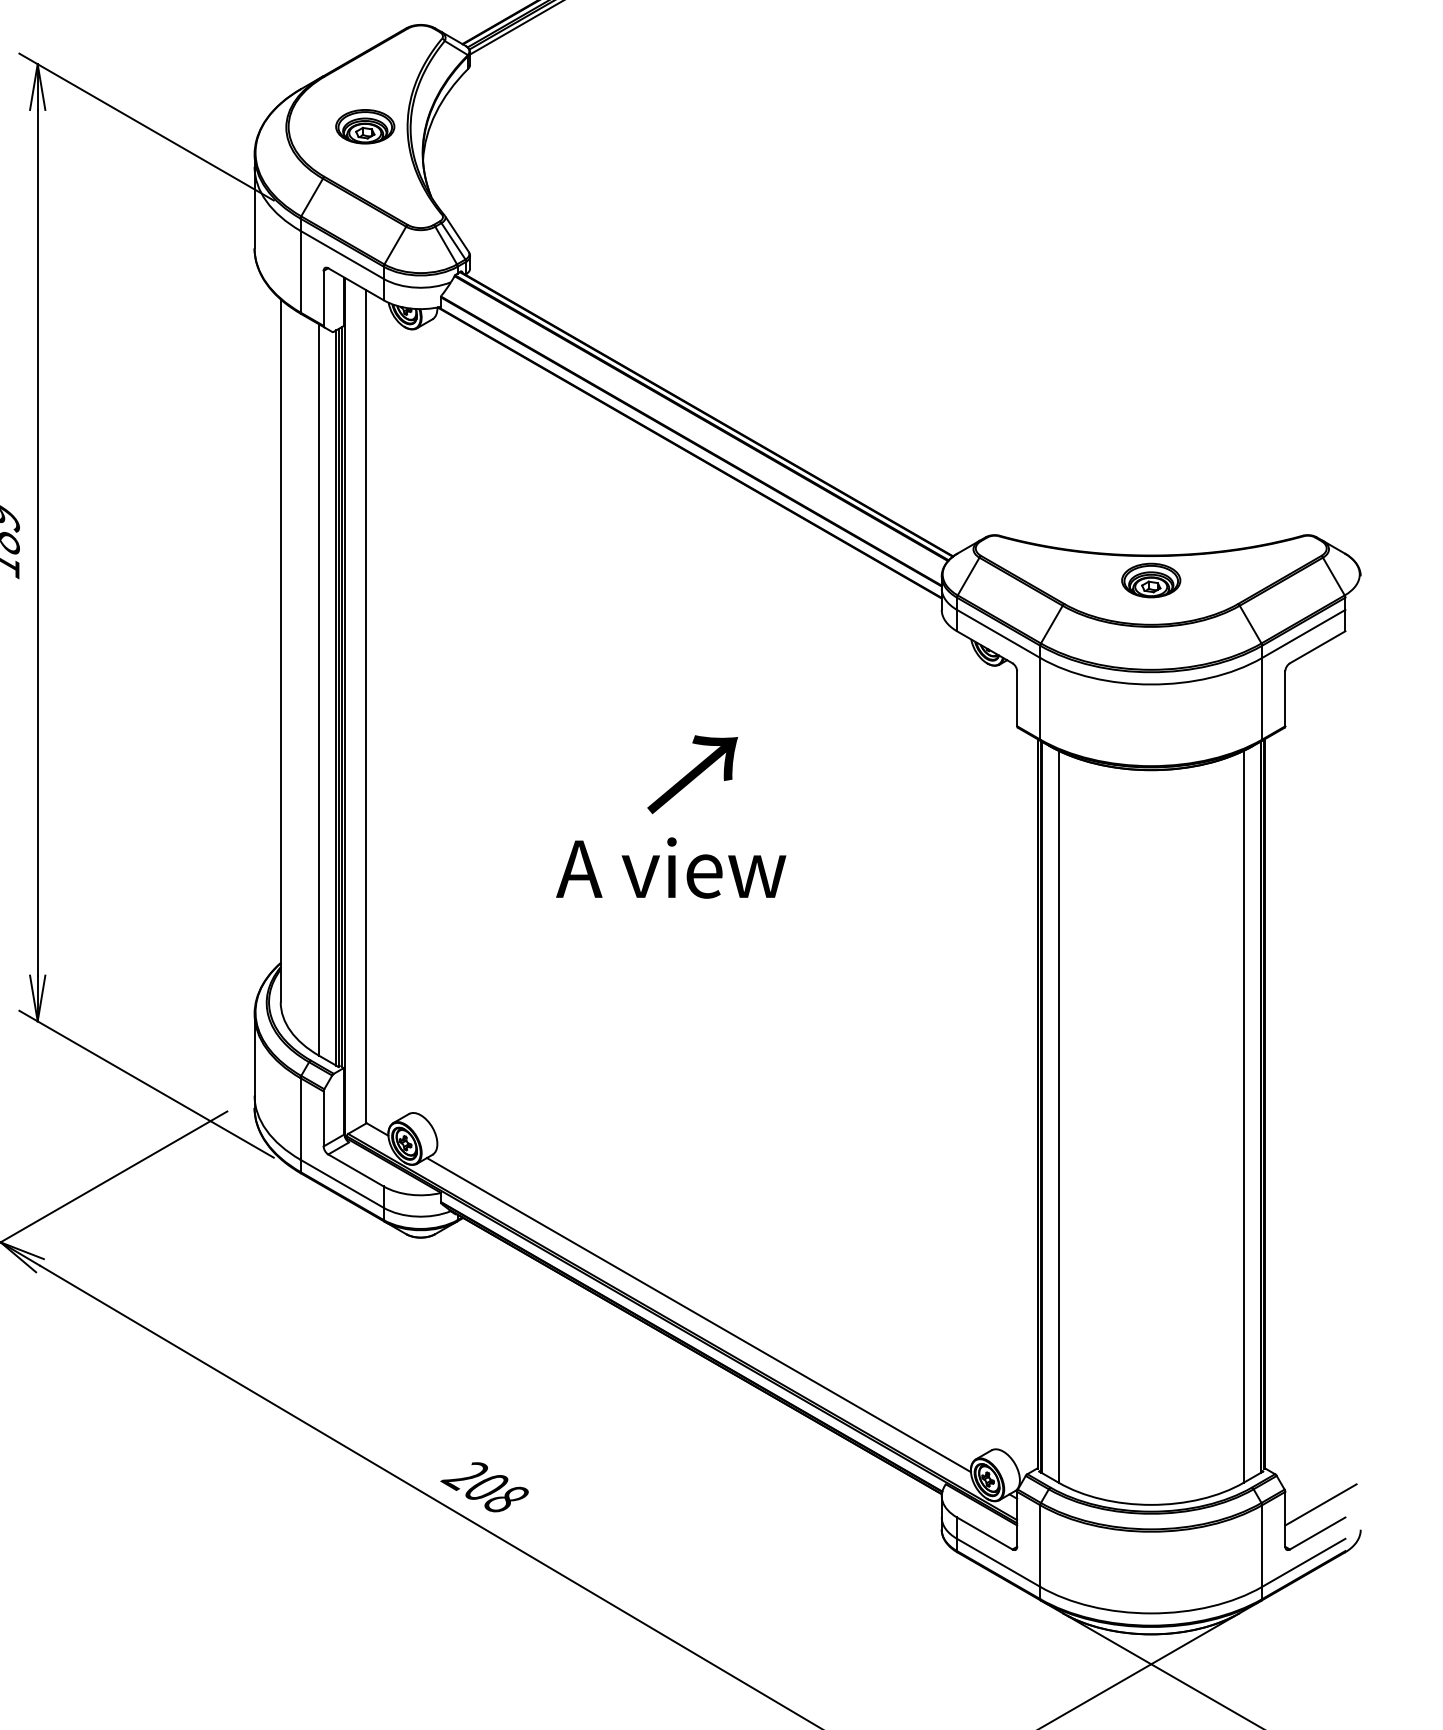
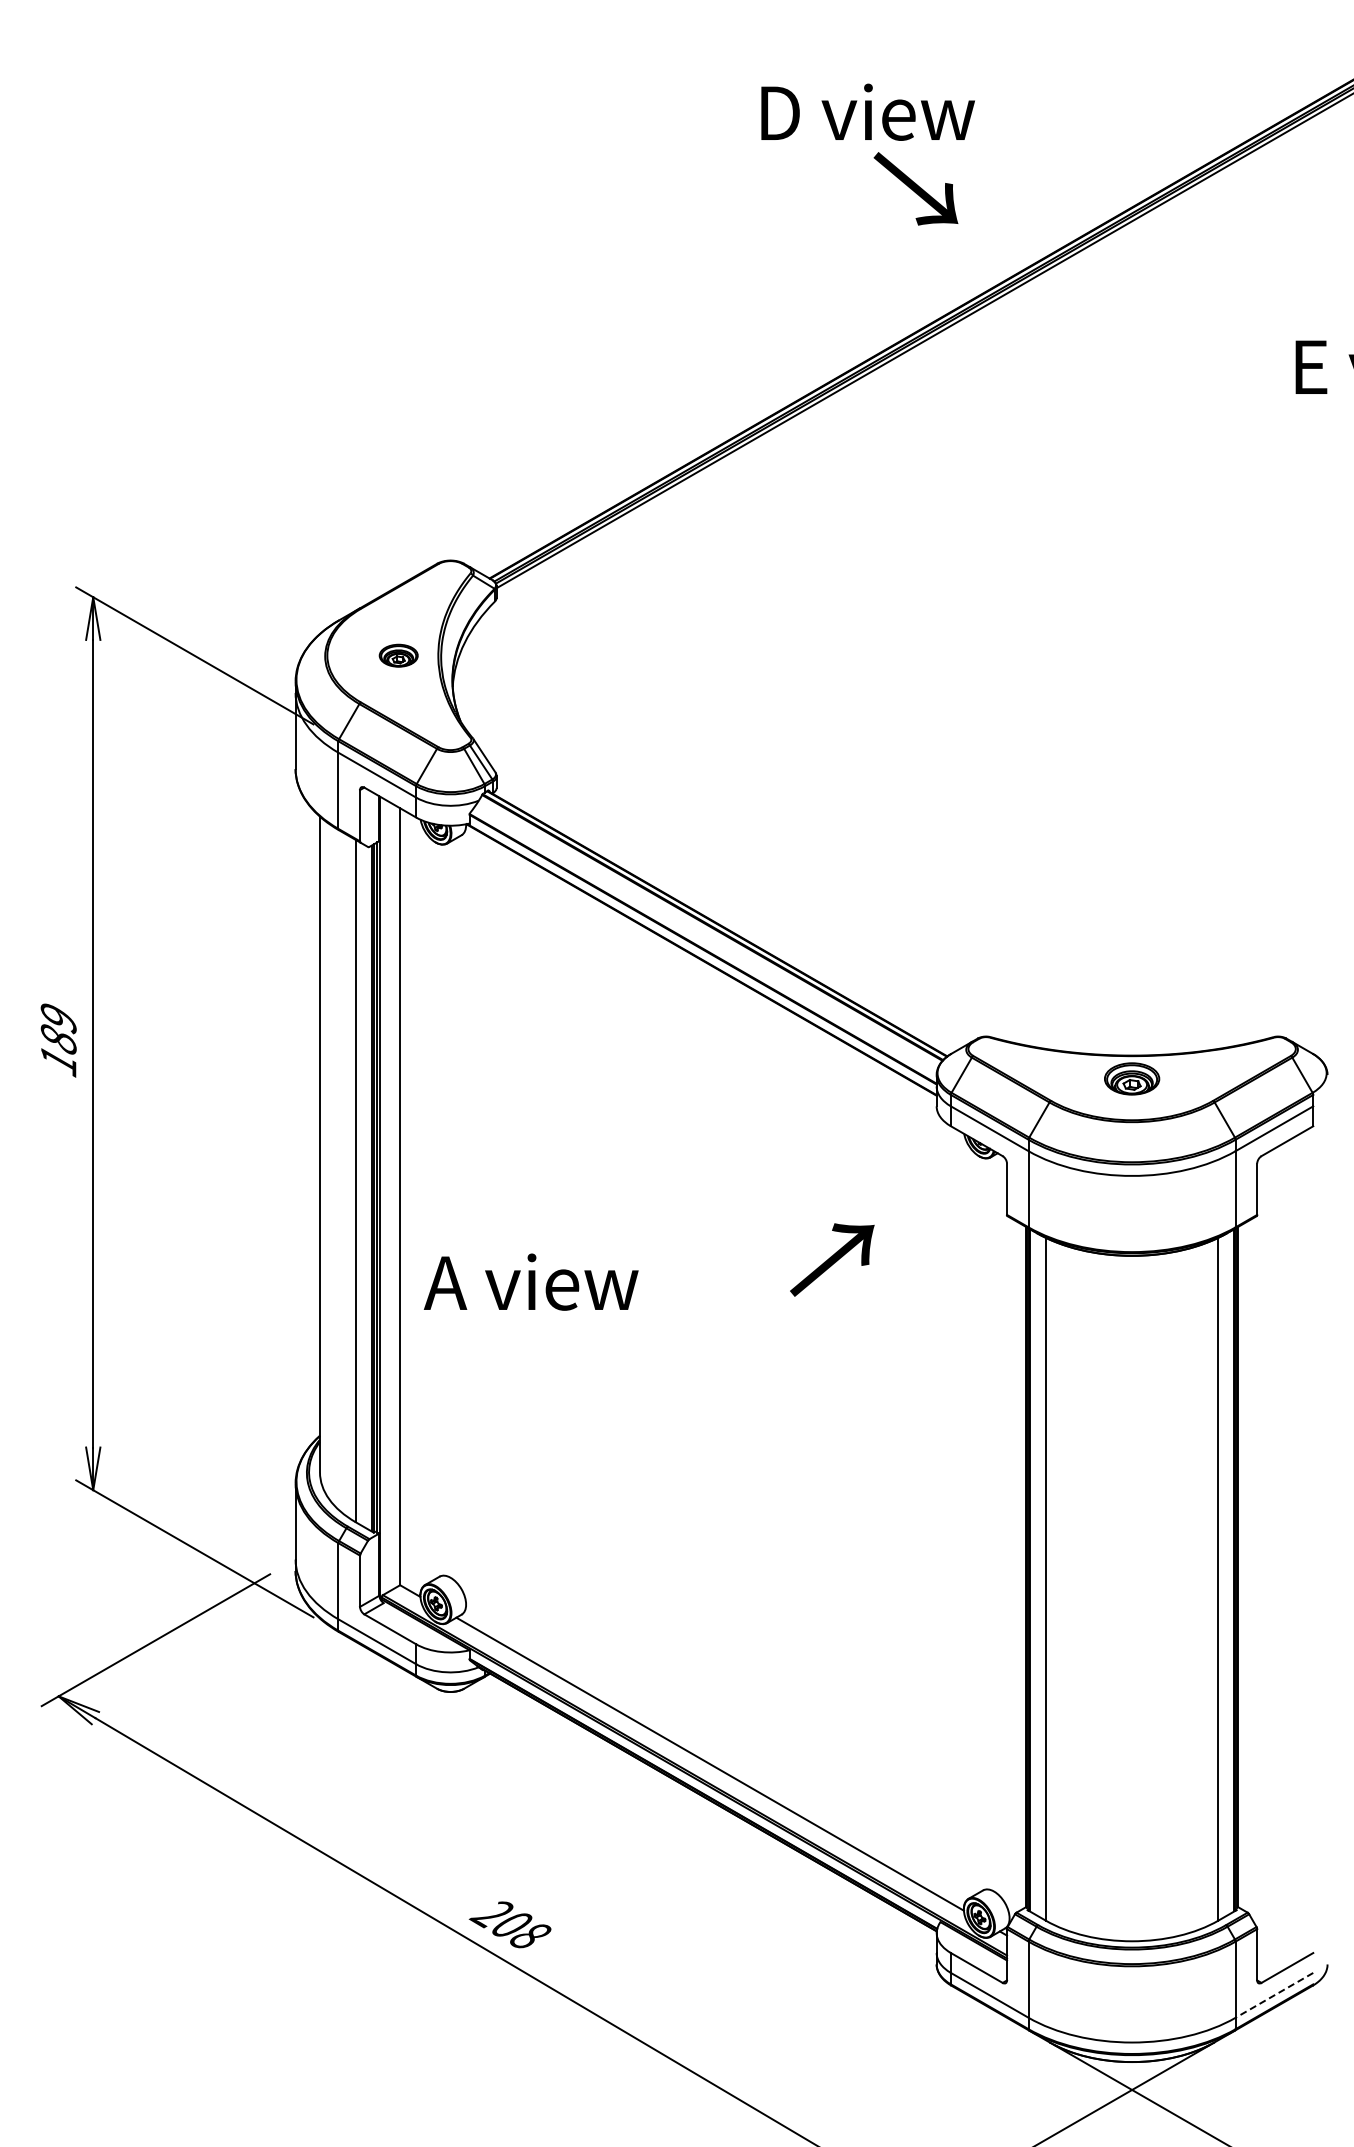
part: (364, 126) -> (398, 655), size x0.7
text: (692, 774) -> (832, 1259), moved
text: (670, 867) -> (530, 1281), moved
line: (1321, 1505) -> (1290, 1941), removed
line: (1303, 1562) -> (1274, 1995), solid -> dashed

